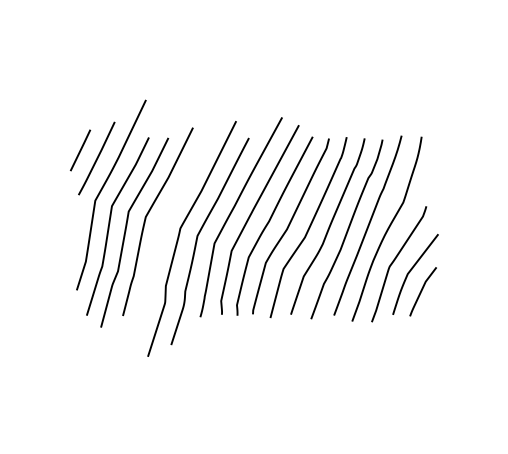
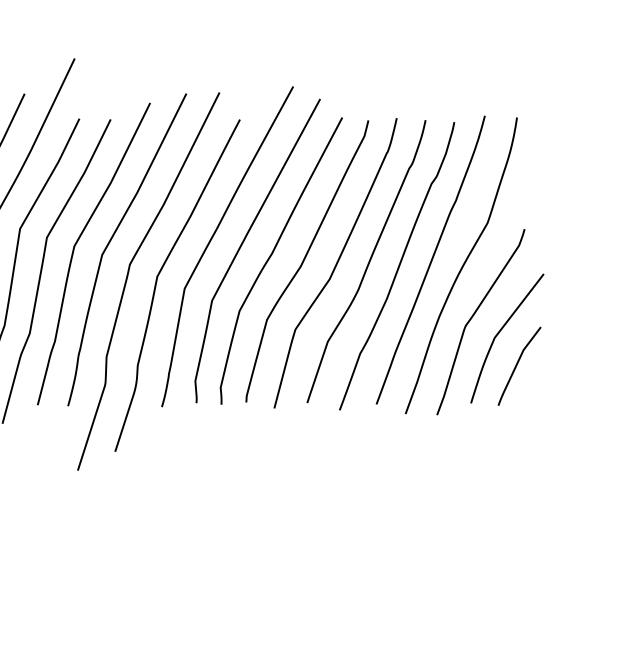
curve: (169, 213) -> (112, 240), added

